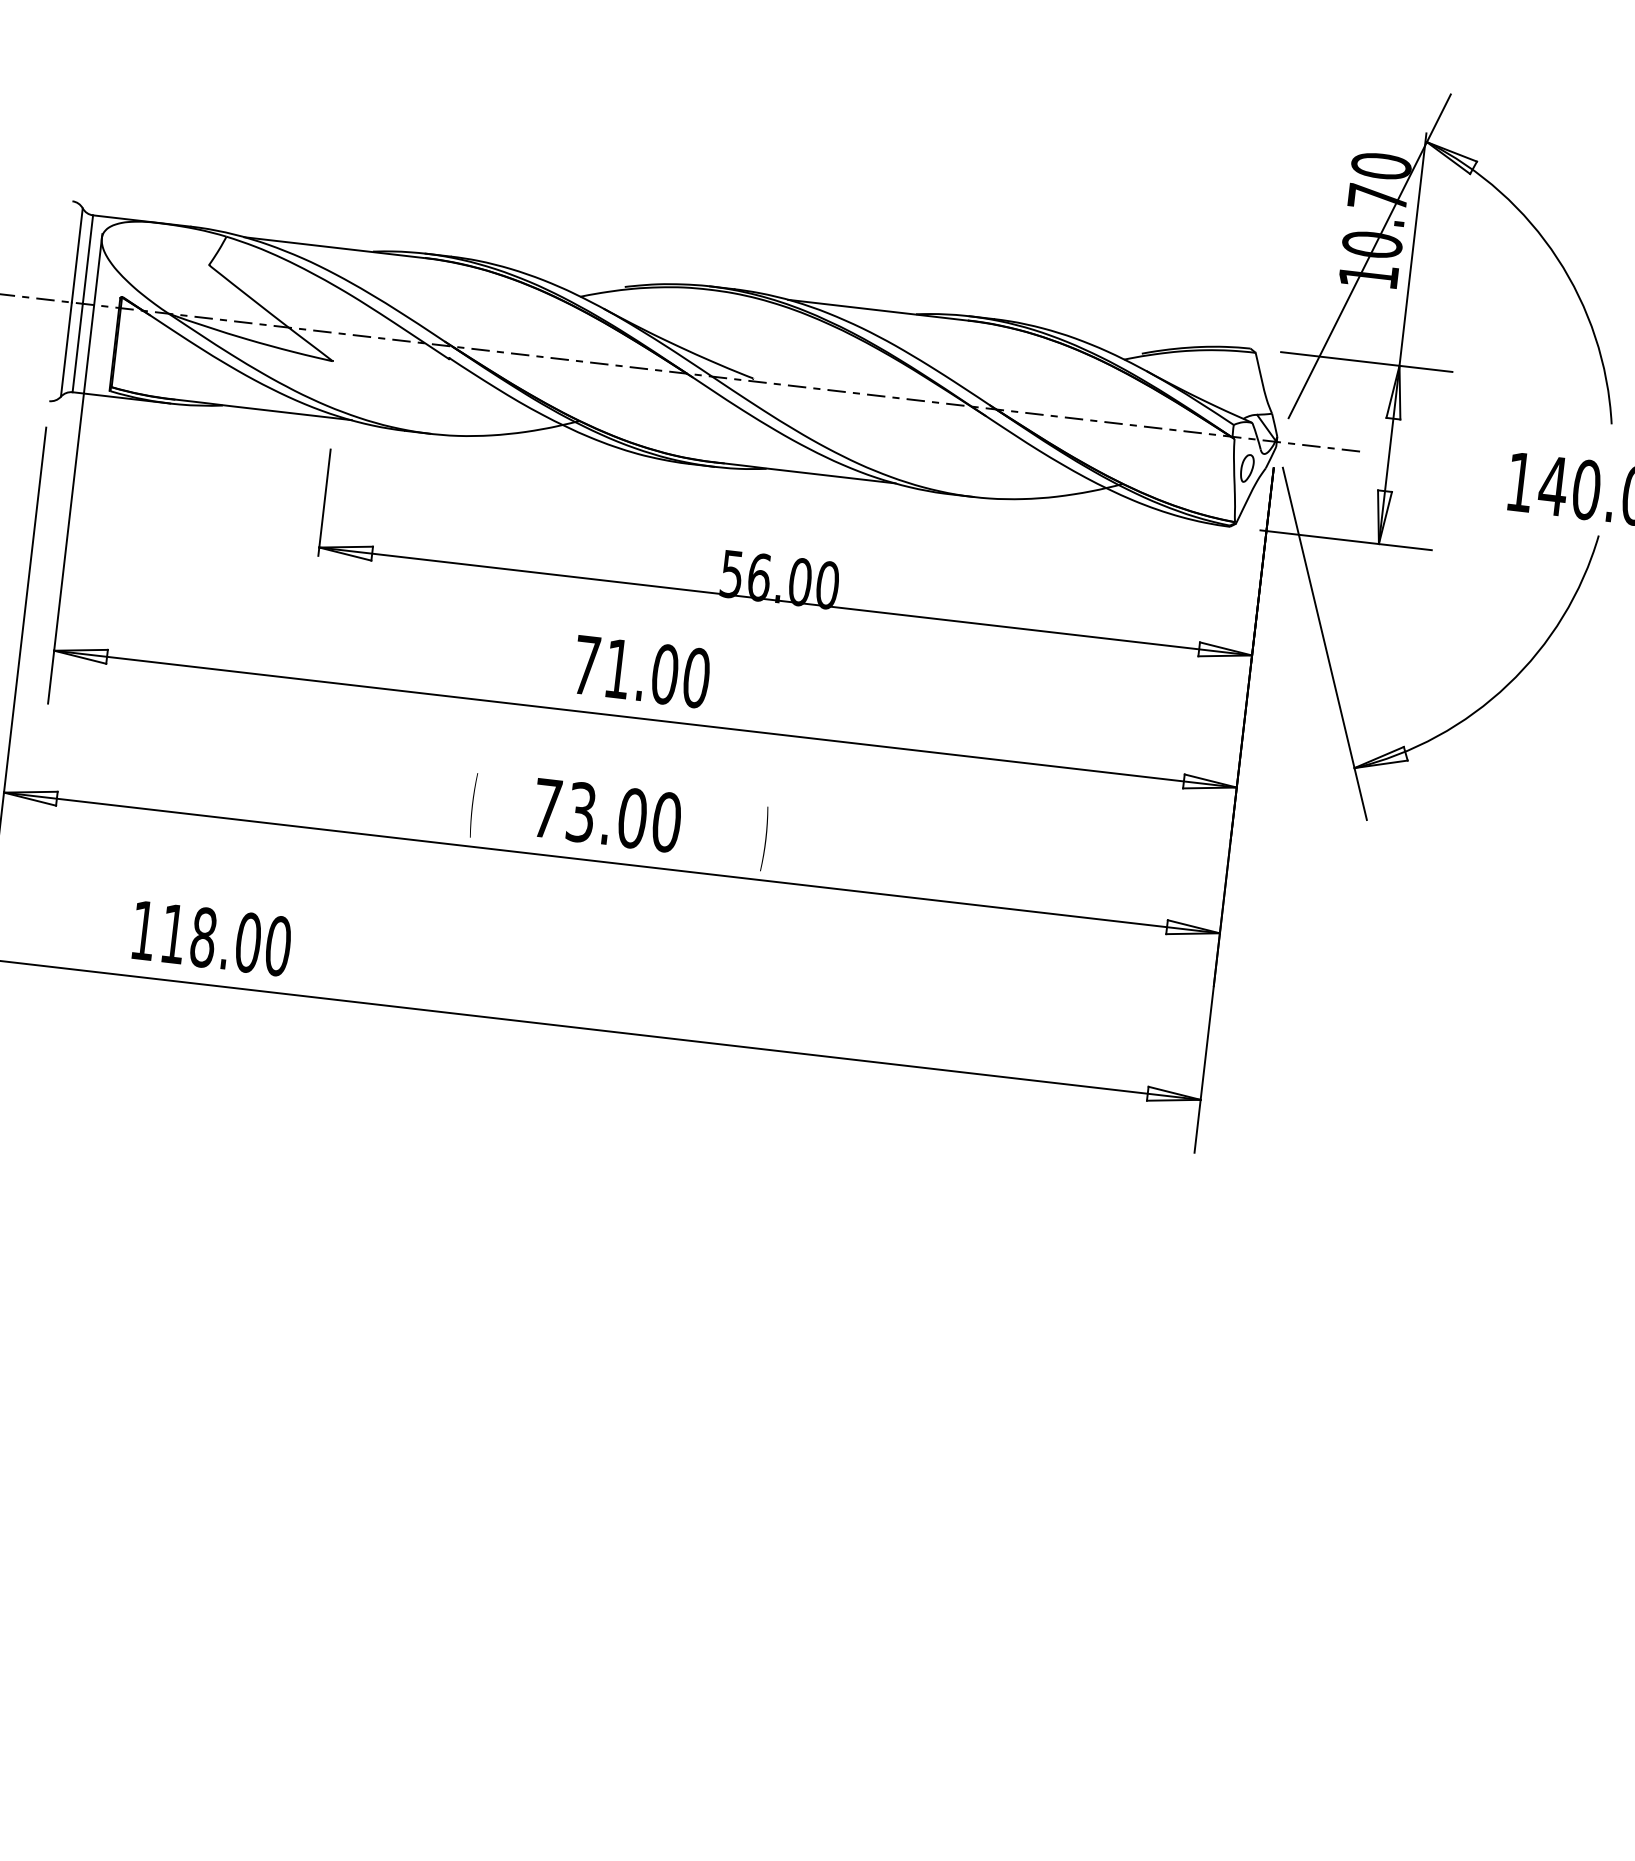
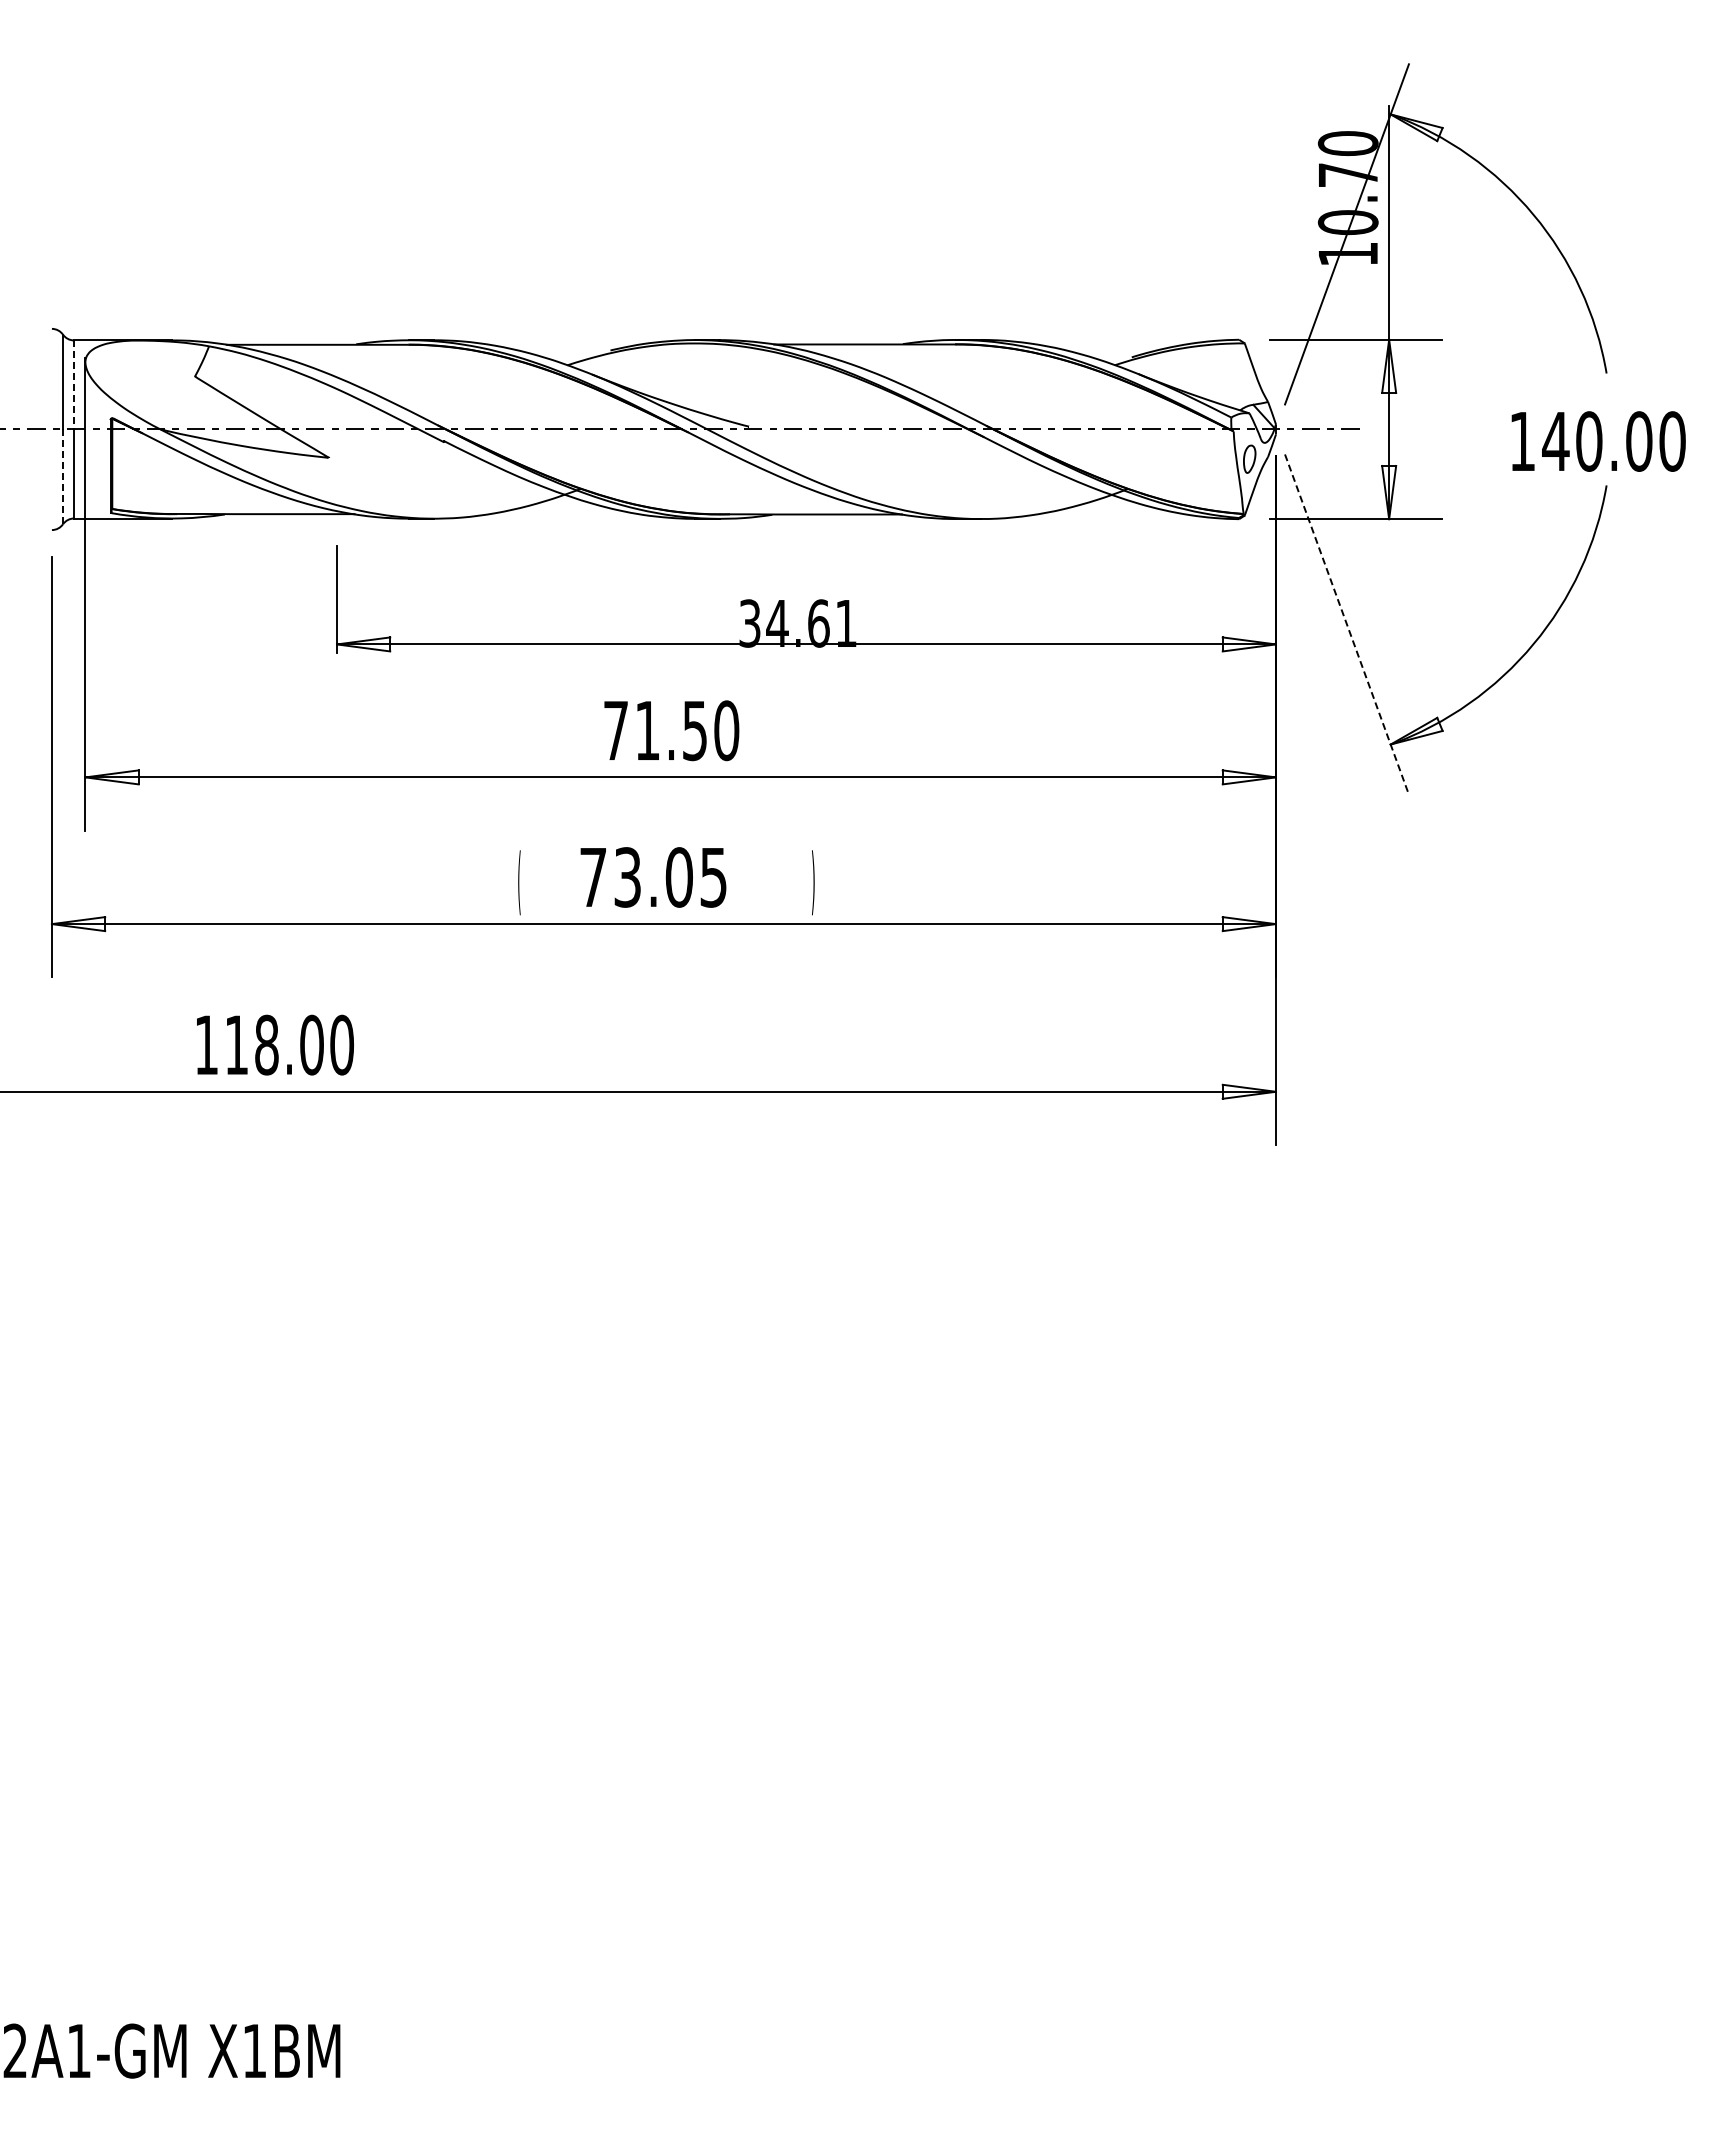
line: (88, 259) -> (74, 384), solid -> dashed
line: (66, 350) -> (63, 477), solid -> dashed
text: (780, 579) -> (798, 623), 56.00 -> 34.61
line: (1325, 644) -> (1347, 625), solid -> dashed
text: (664, 674) -> (694, 730), 71.00 -> 71.50
text: (666, 822) -> (713, 877), 73.00 -> 73.05

